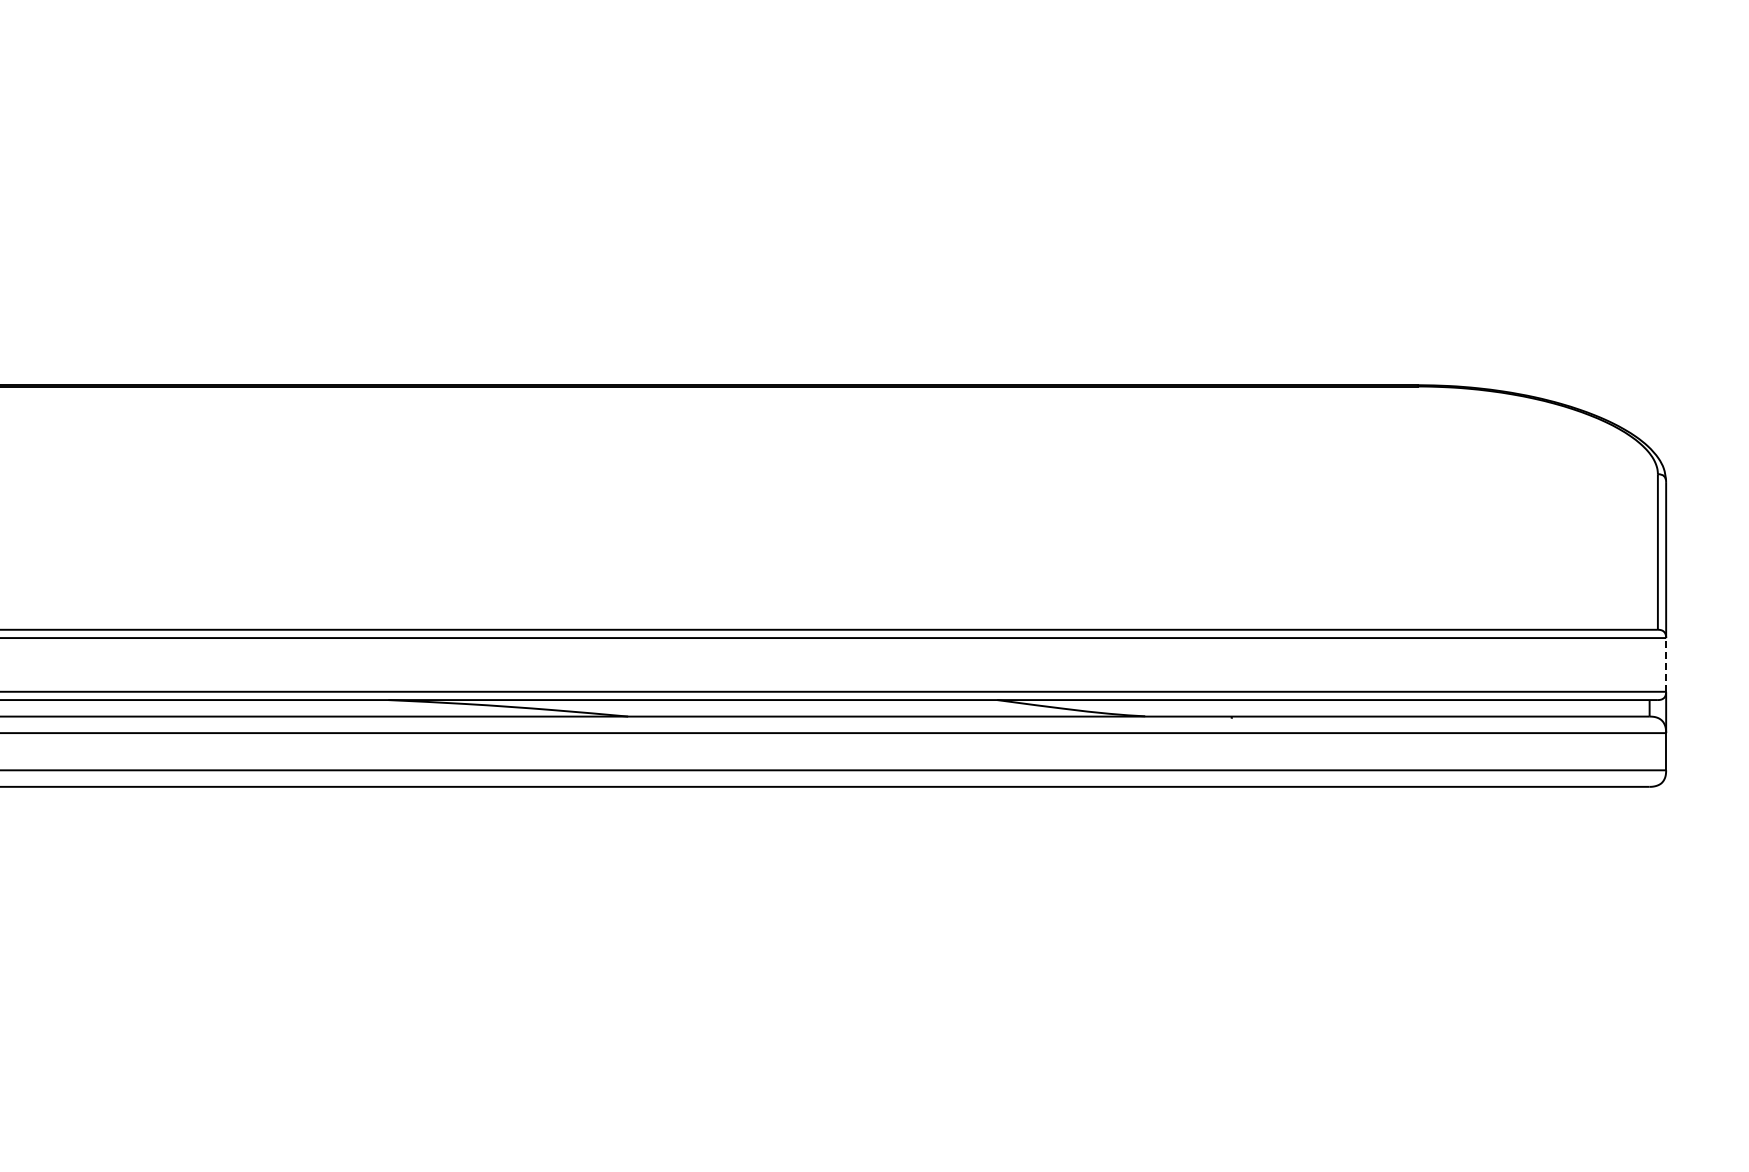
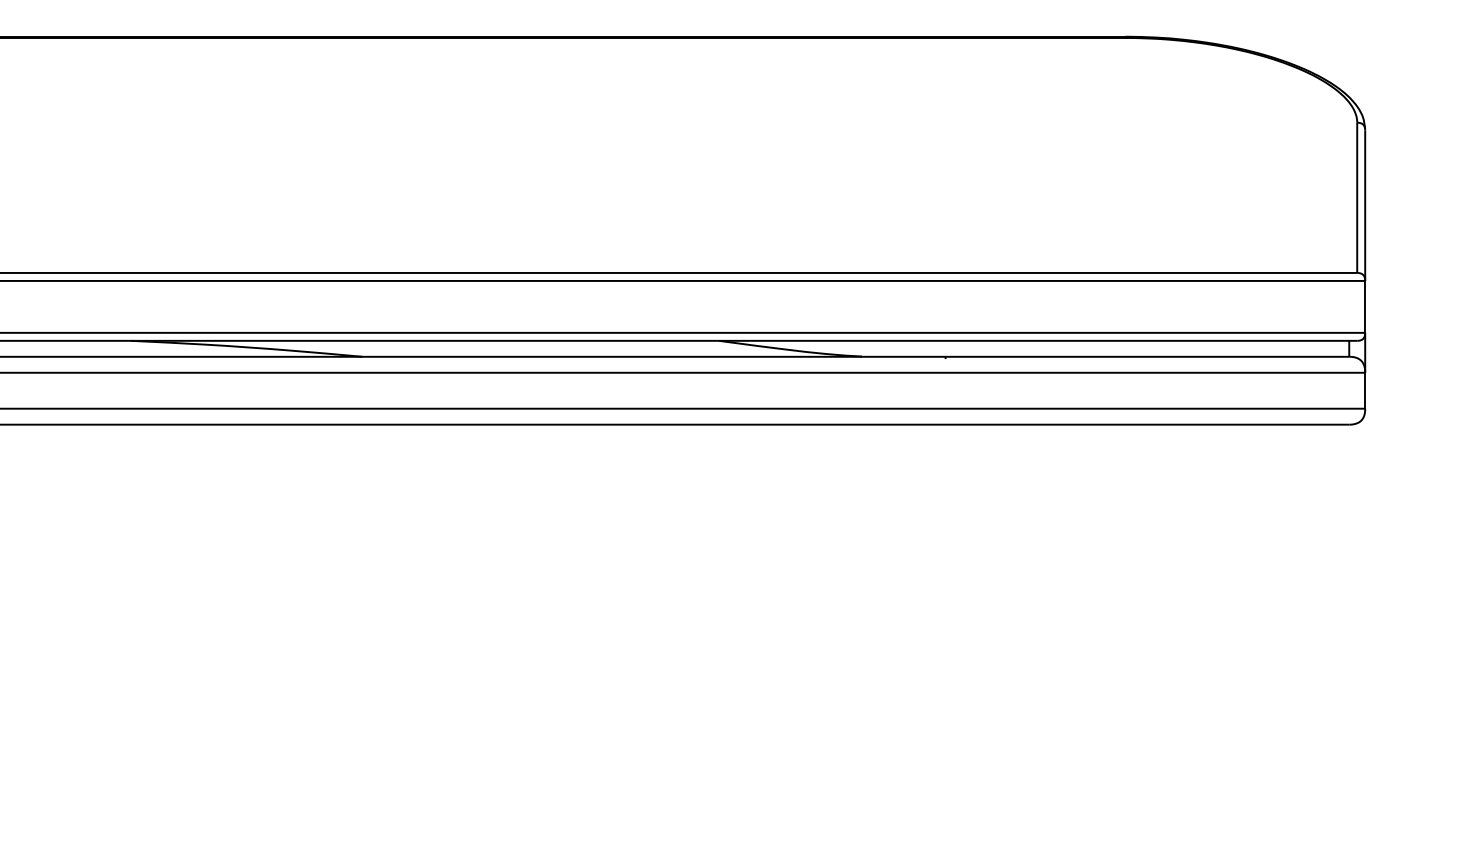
line: (1666, 664) -> (1365, 306), dashed -> solid

